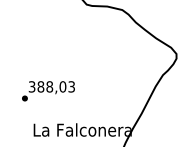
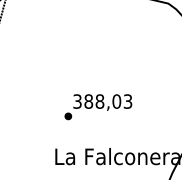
text: (48, 91) -> (98, 107), moved

